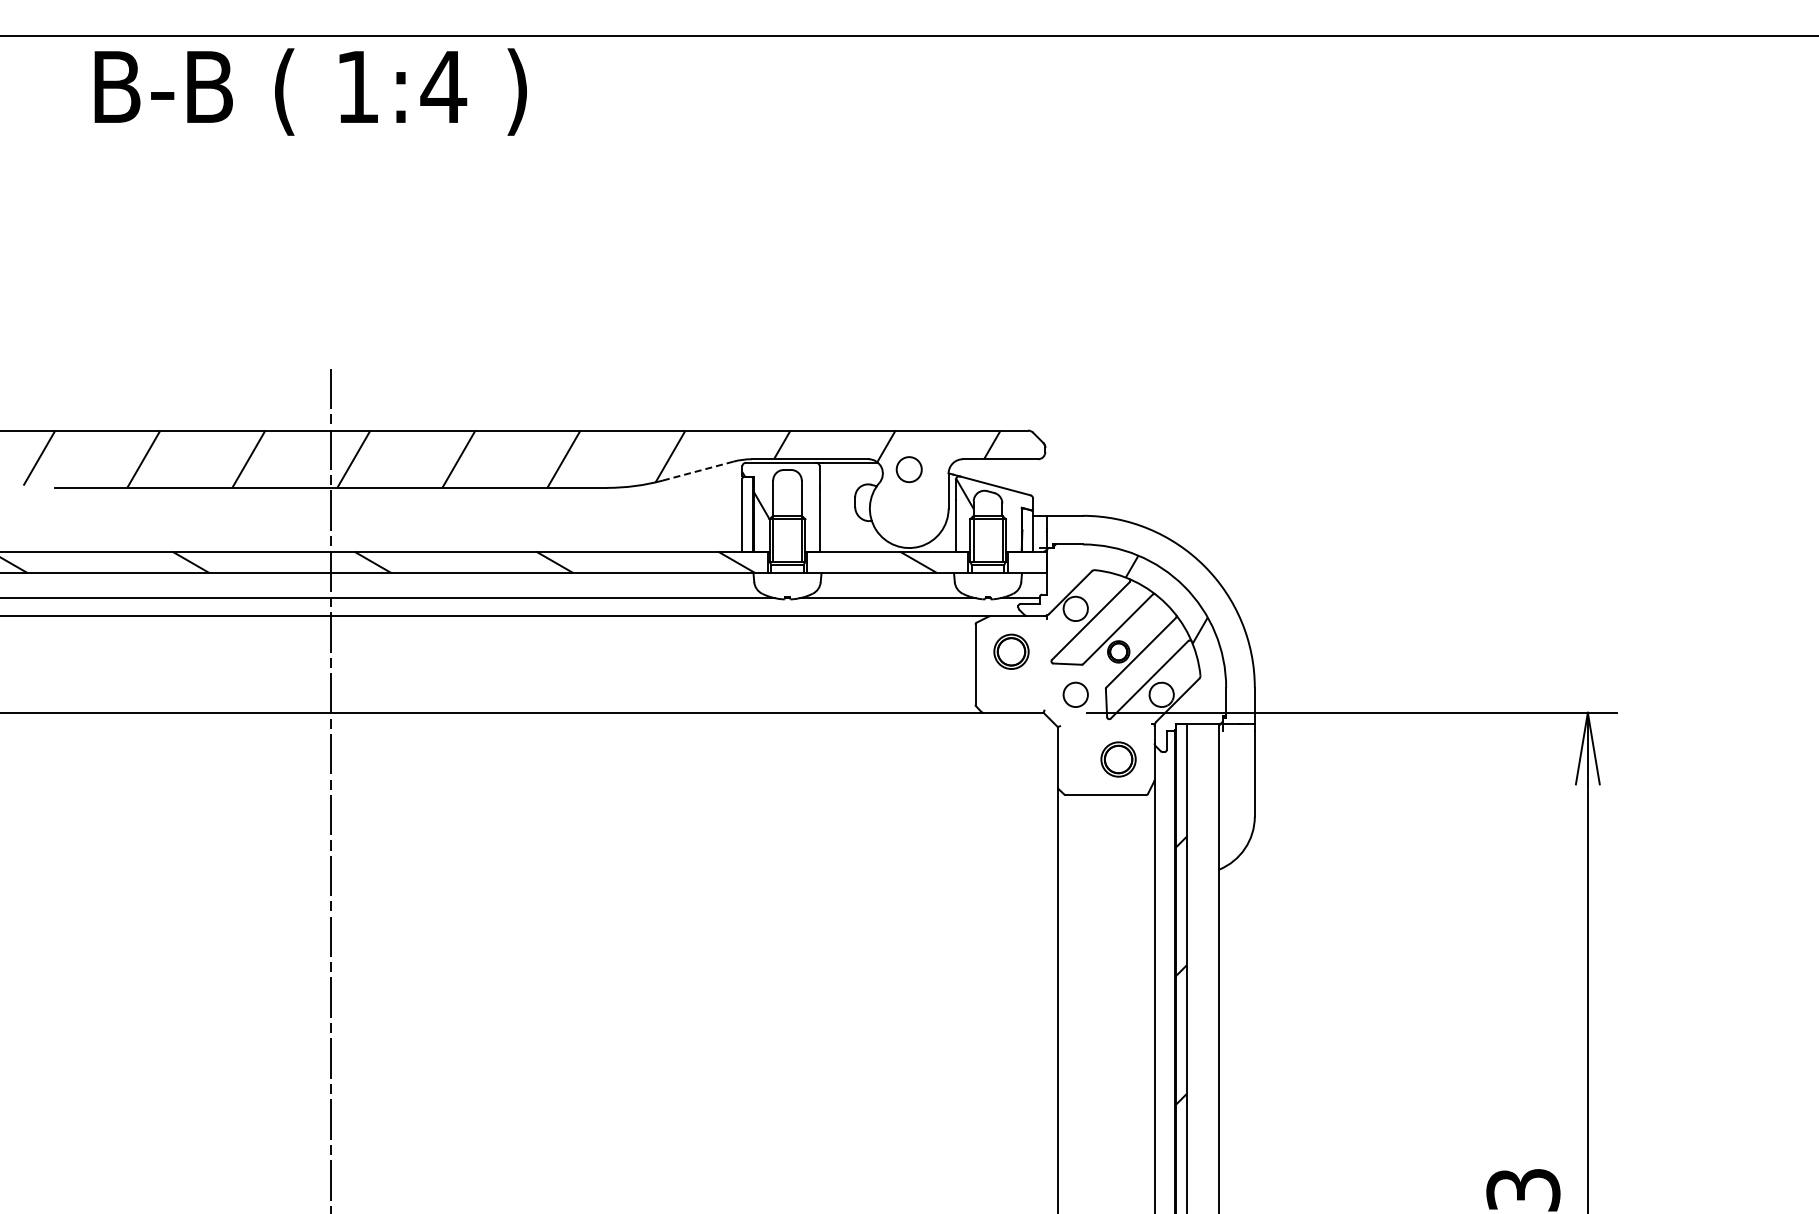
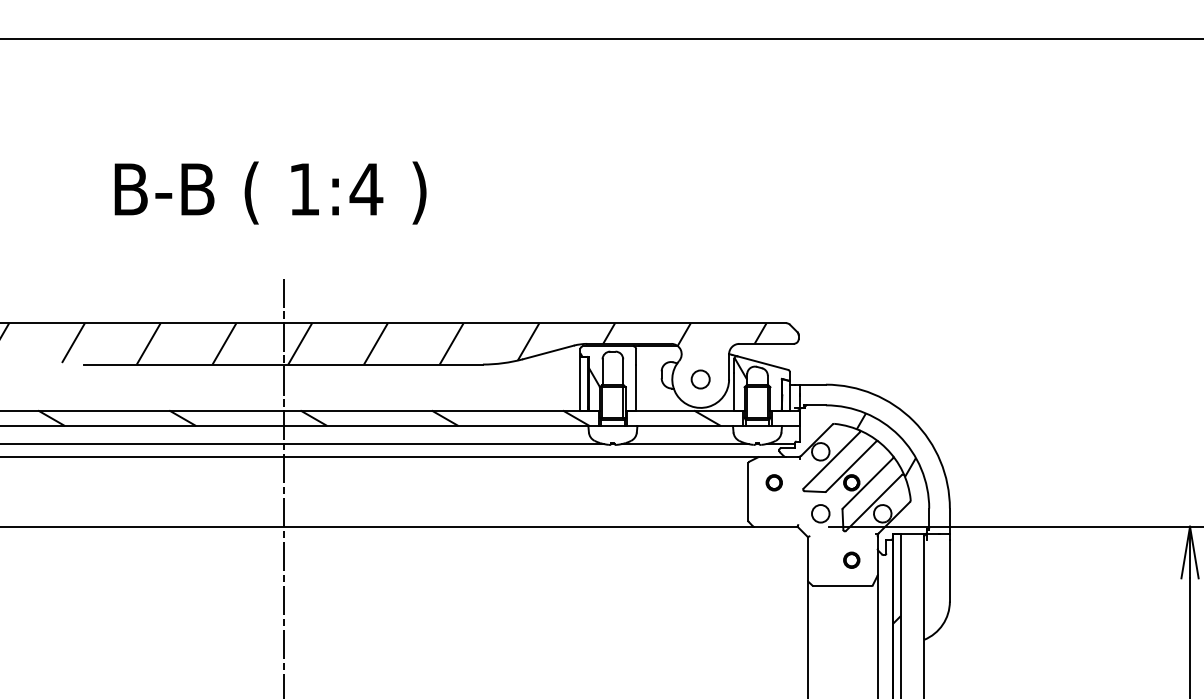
text: (310, 91) -> (270, 192), moved
circle: (908, 469) -> (700, 379), moved
line: (698, 471) -> (548, 352), dashed -> solid
part: (1010, 651) -> (773, 482), size x0.62
part: (1118, 758) -> (851, 559), size x0.62

